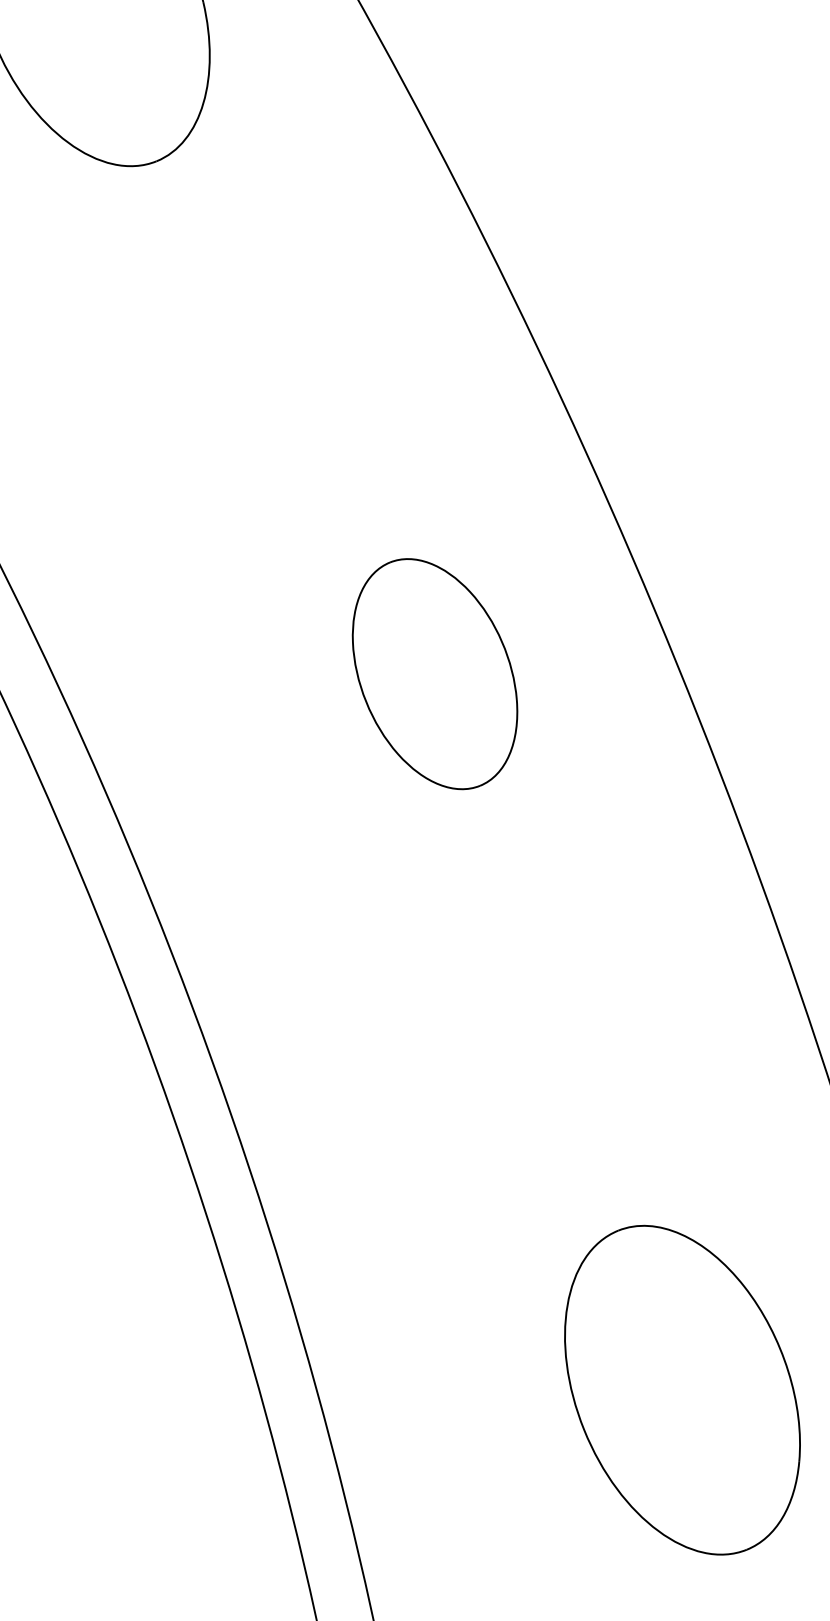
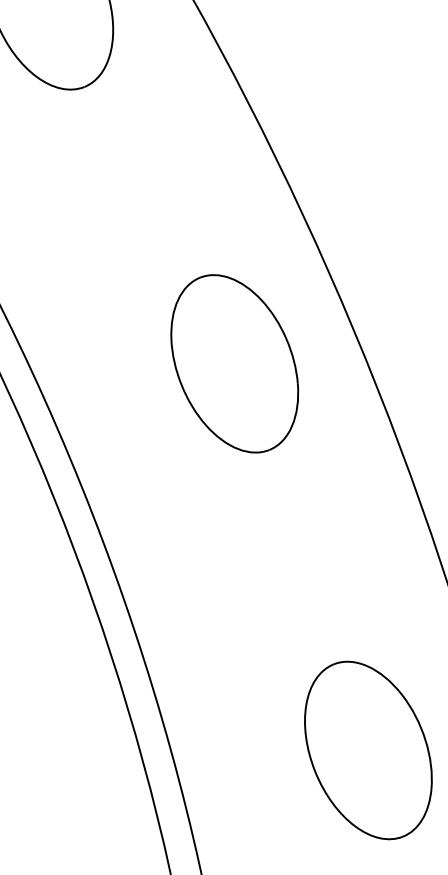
part: (434, 673) -> (234, 363), size x1.43

